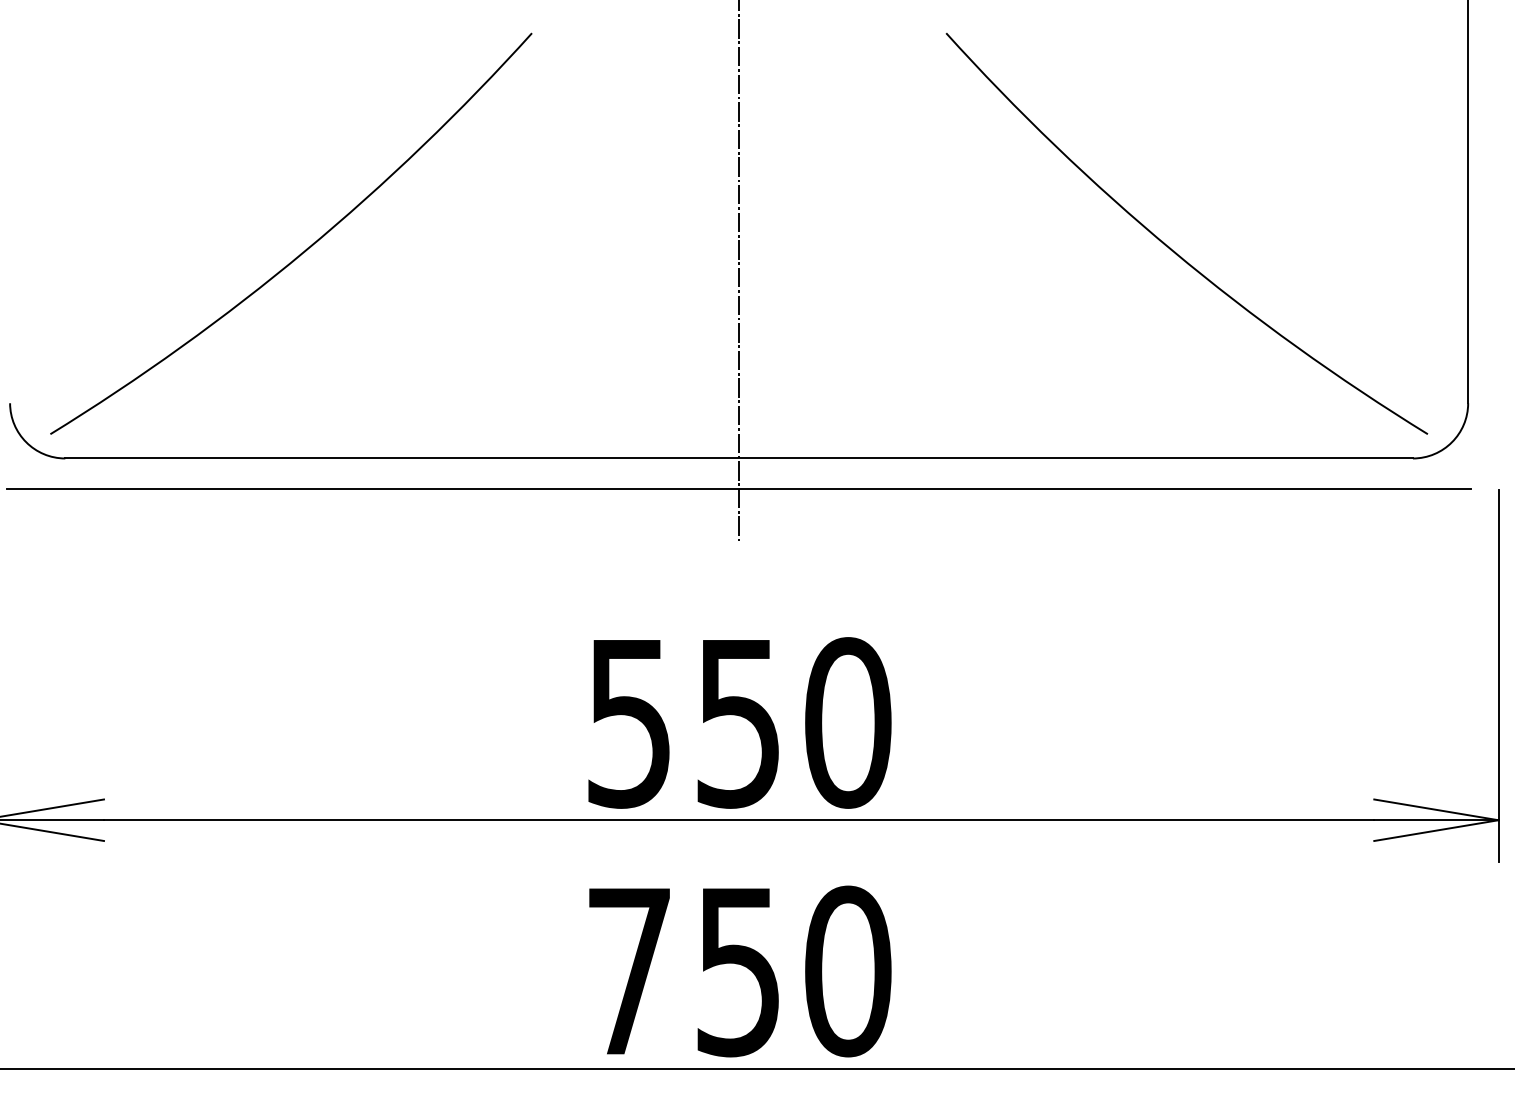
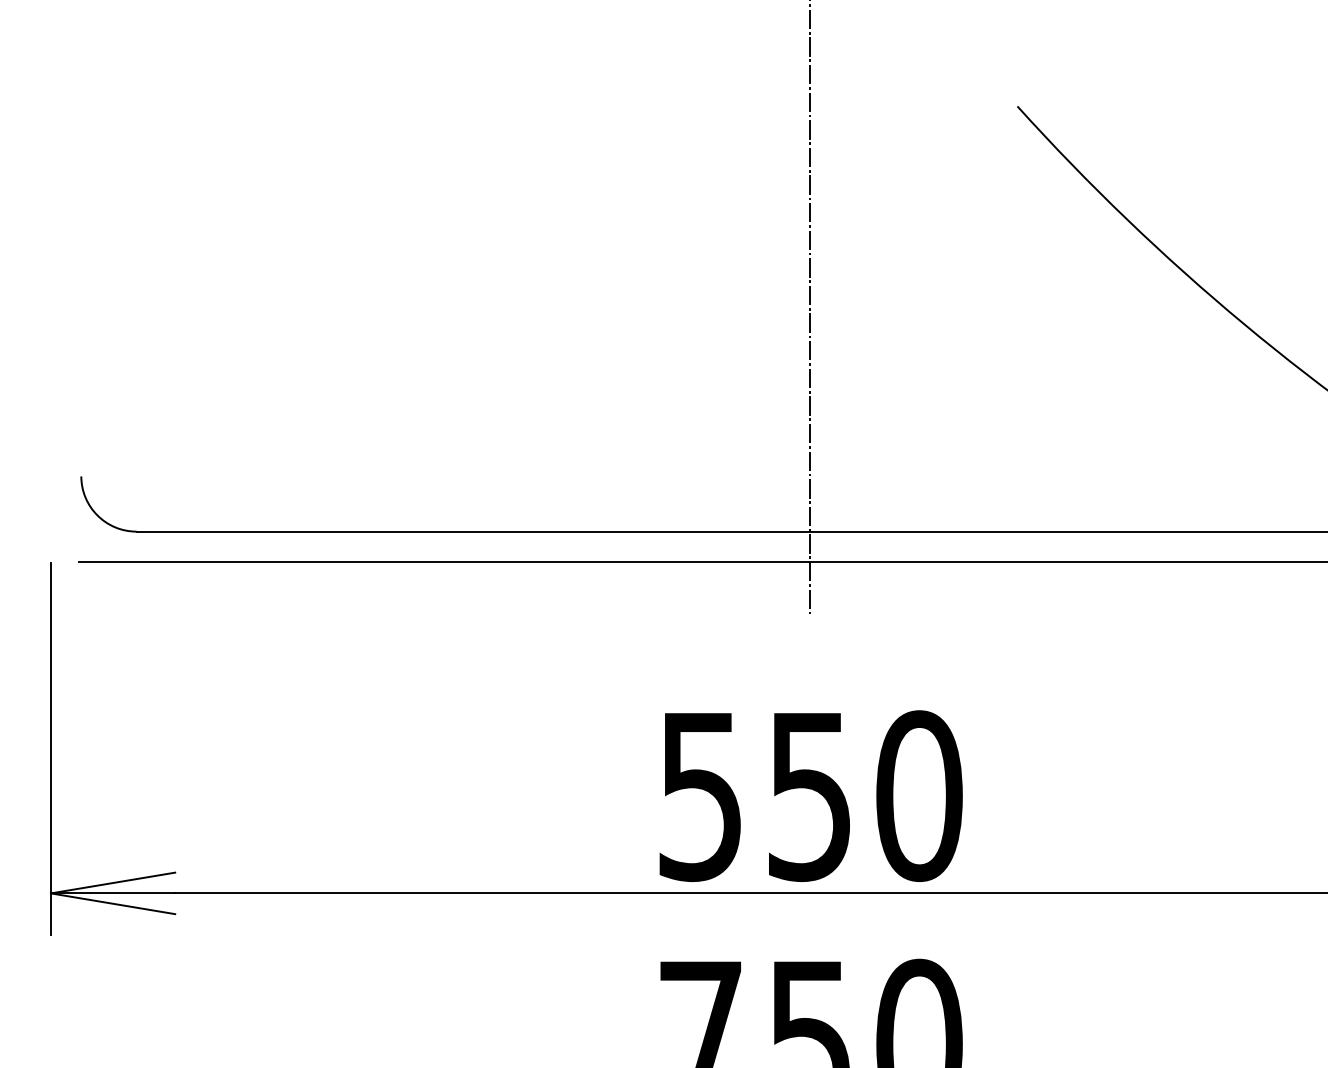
arc: (306, 248) -> (377, 321), removed

